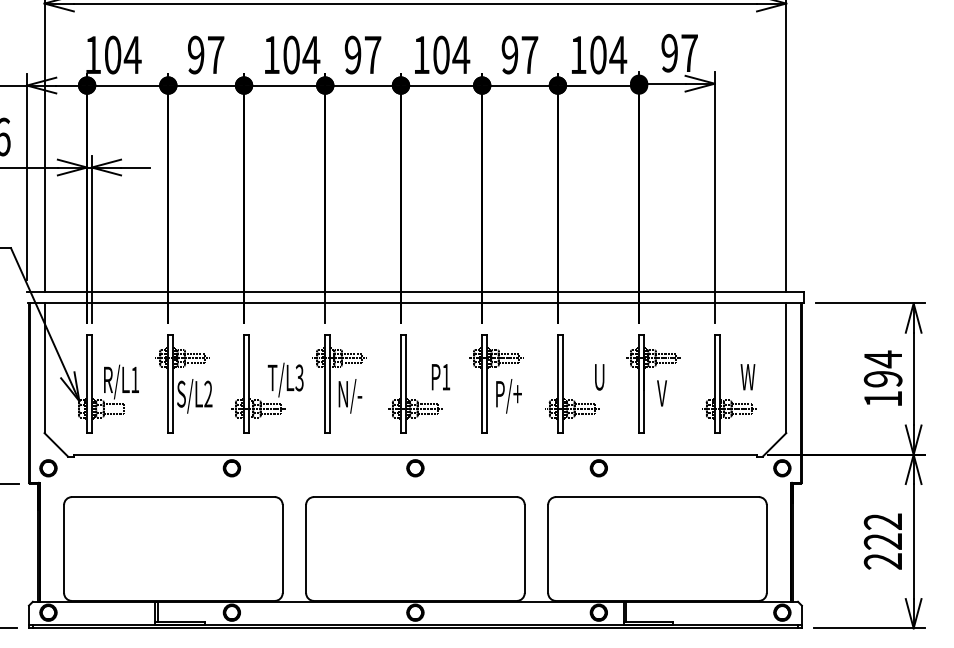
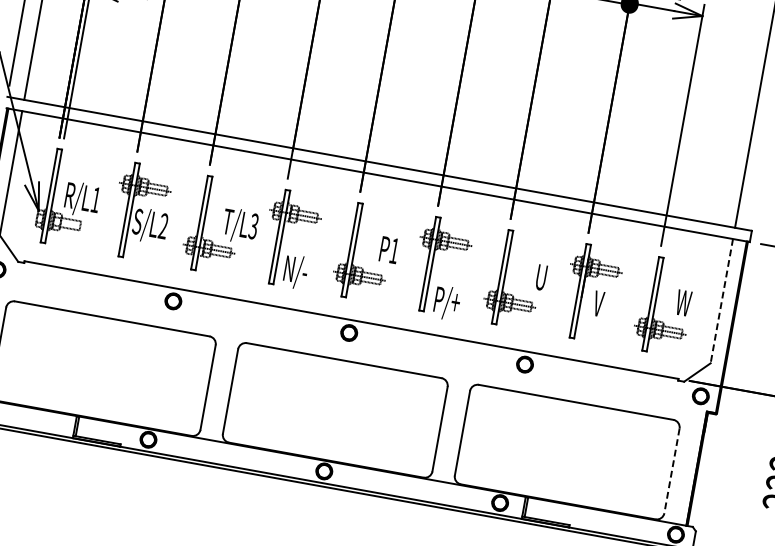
line: (786, 368) -> (722, 301), solid -> dashed
text: (350, 396) -> (295, 272), moved
text: (508, 396) -> (446, 303), moved
line: (766, 549) -> (671, 471), solid -> dashed

